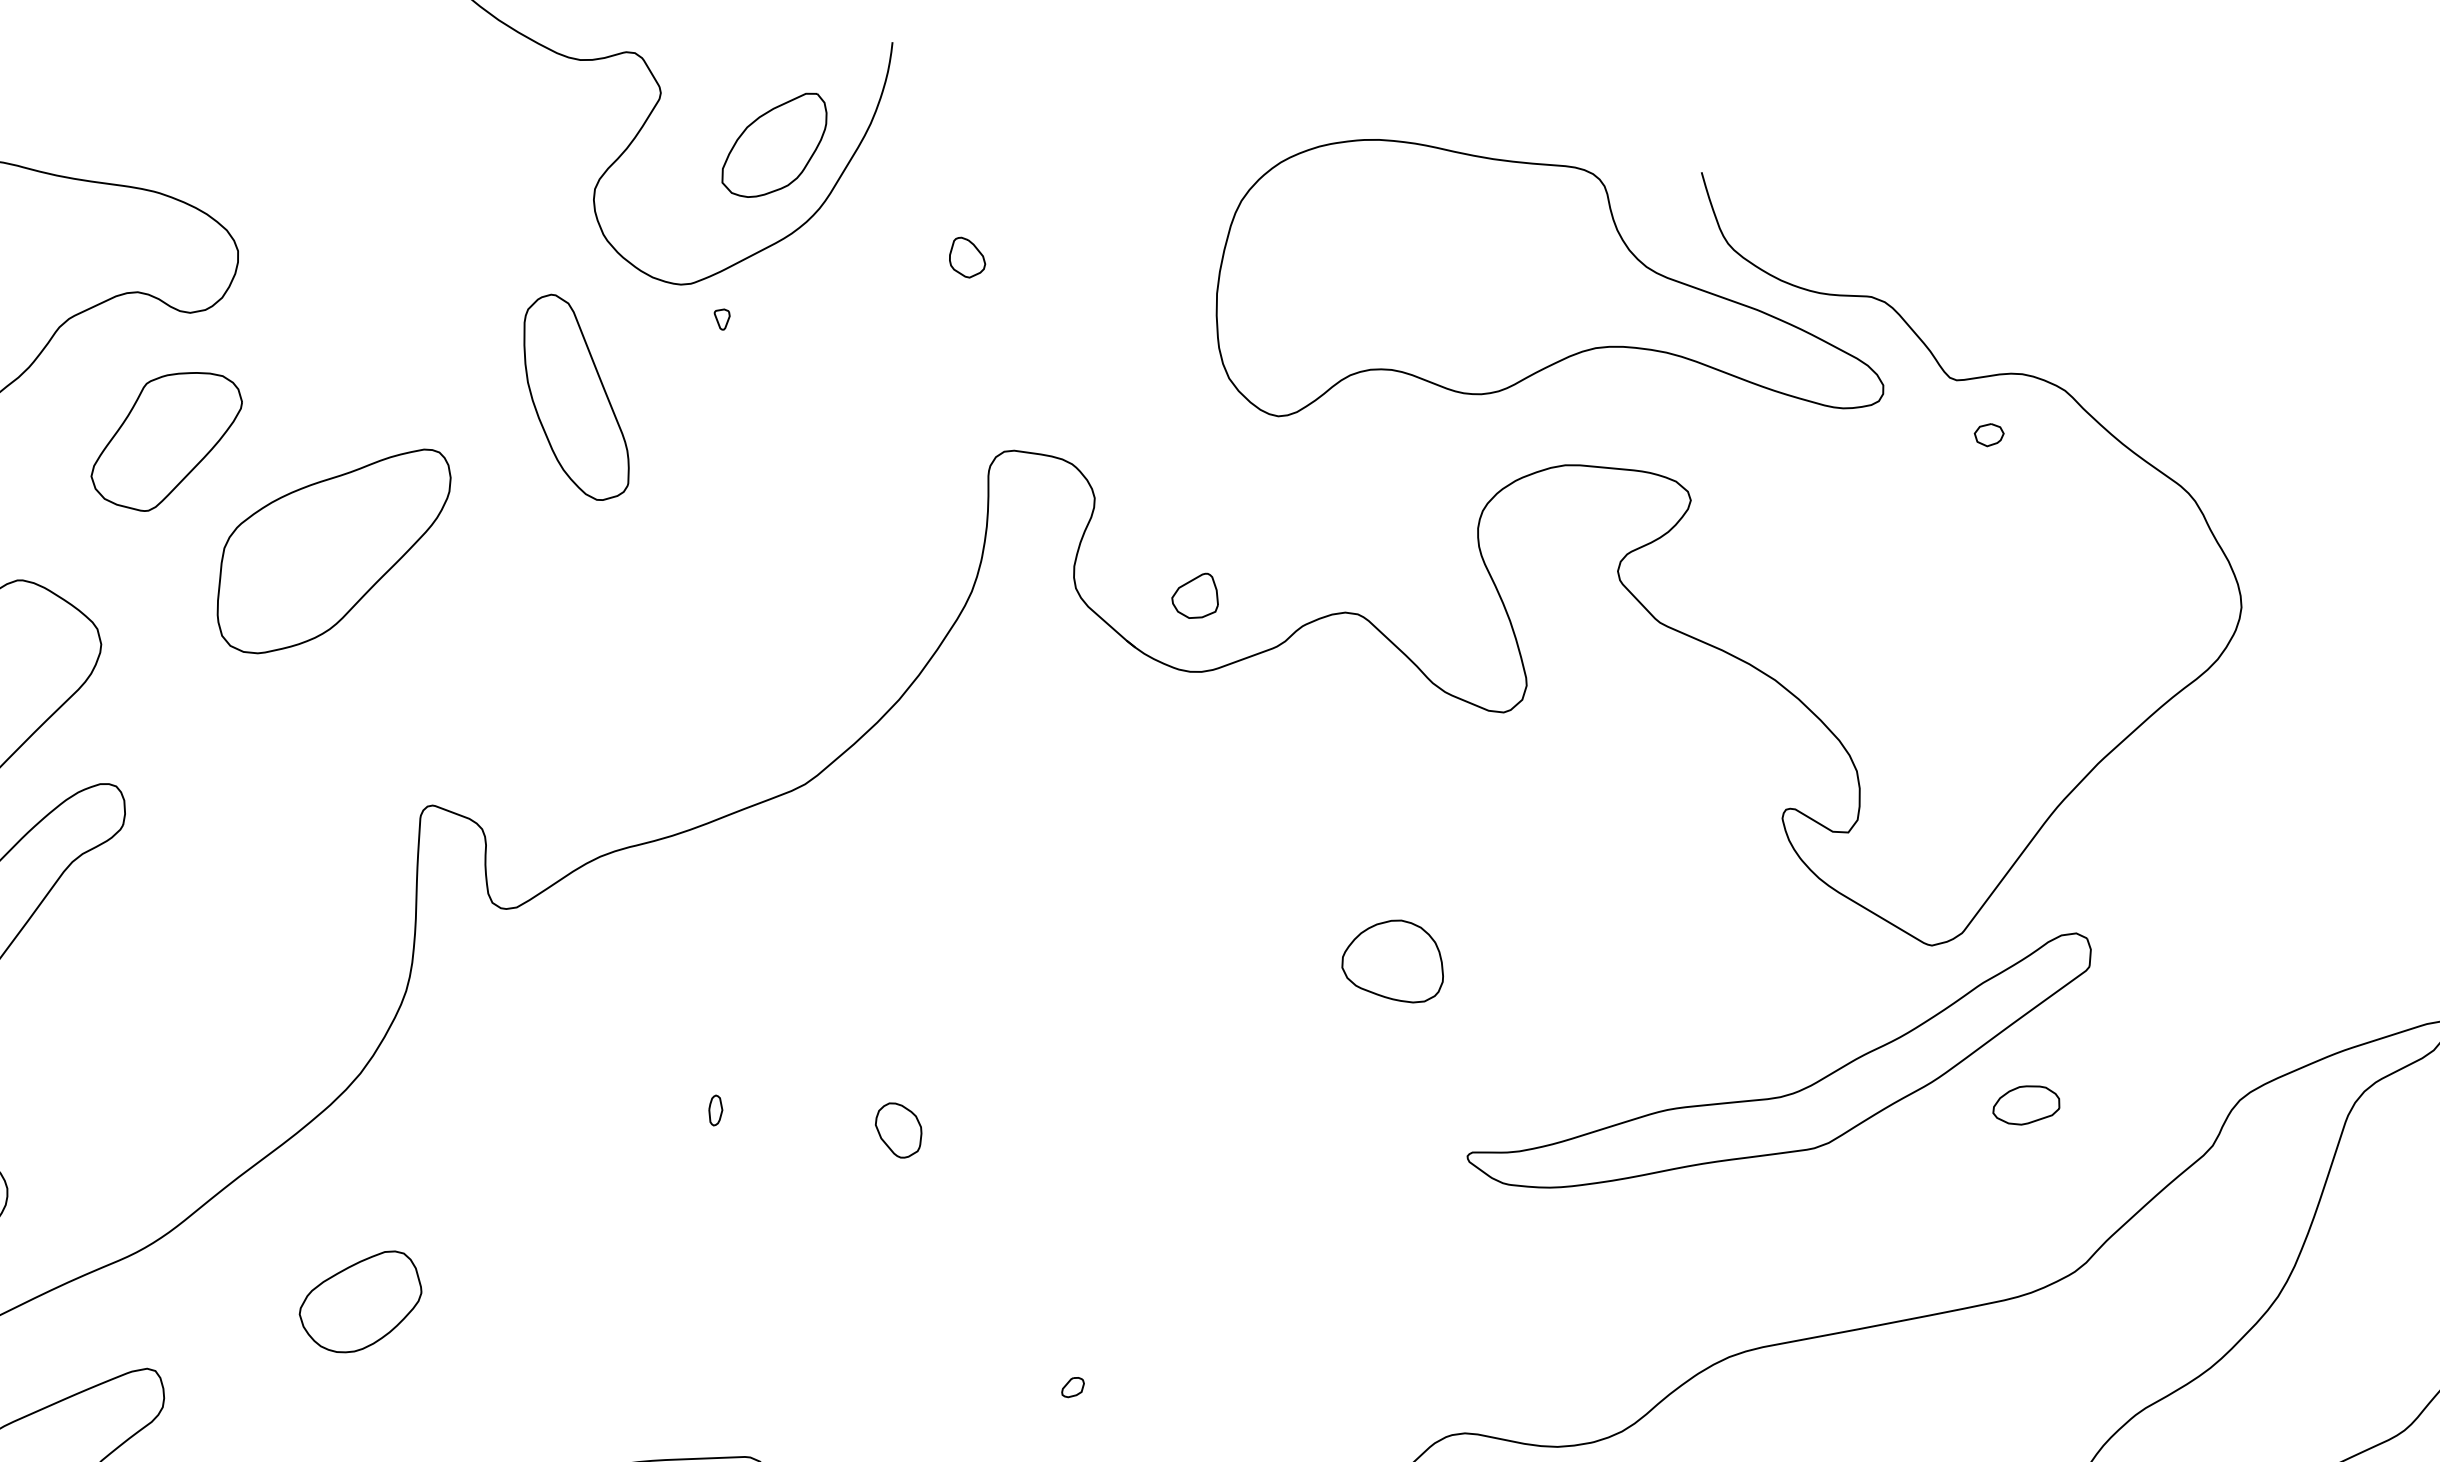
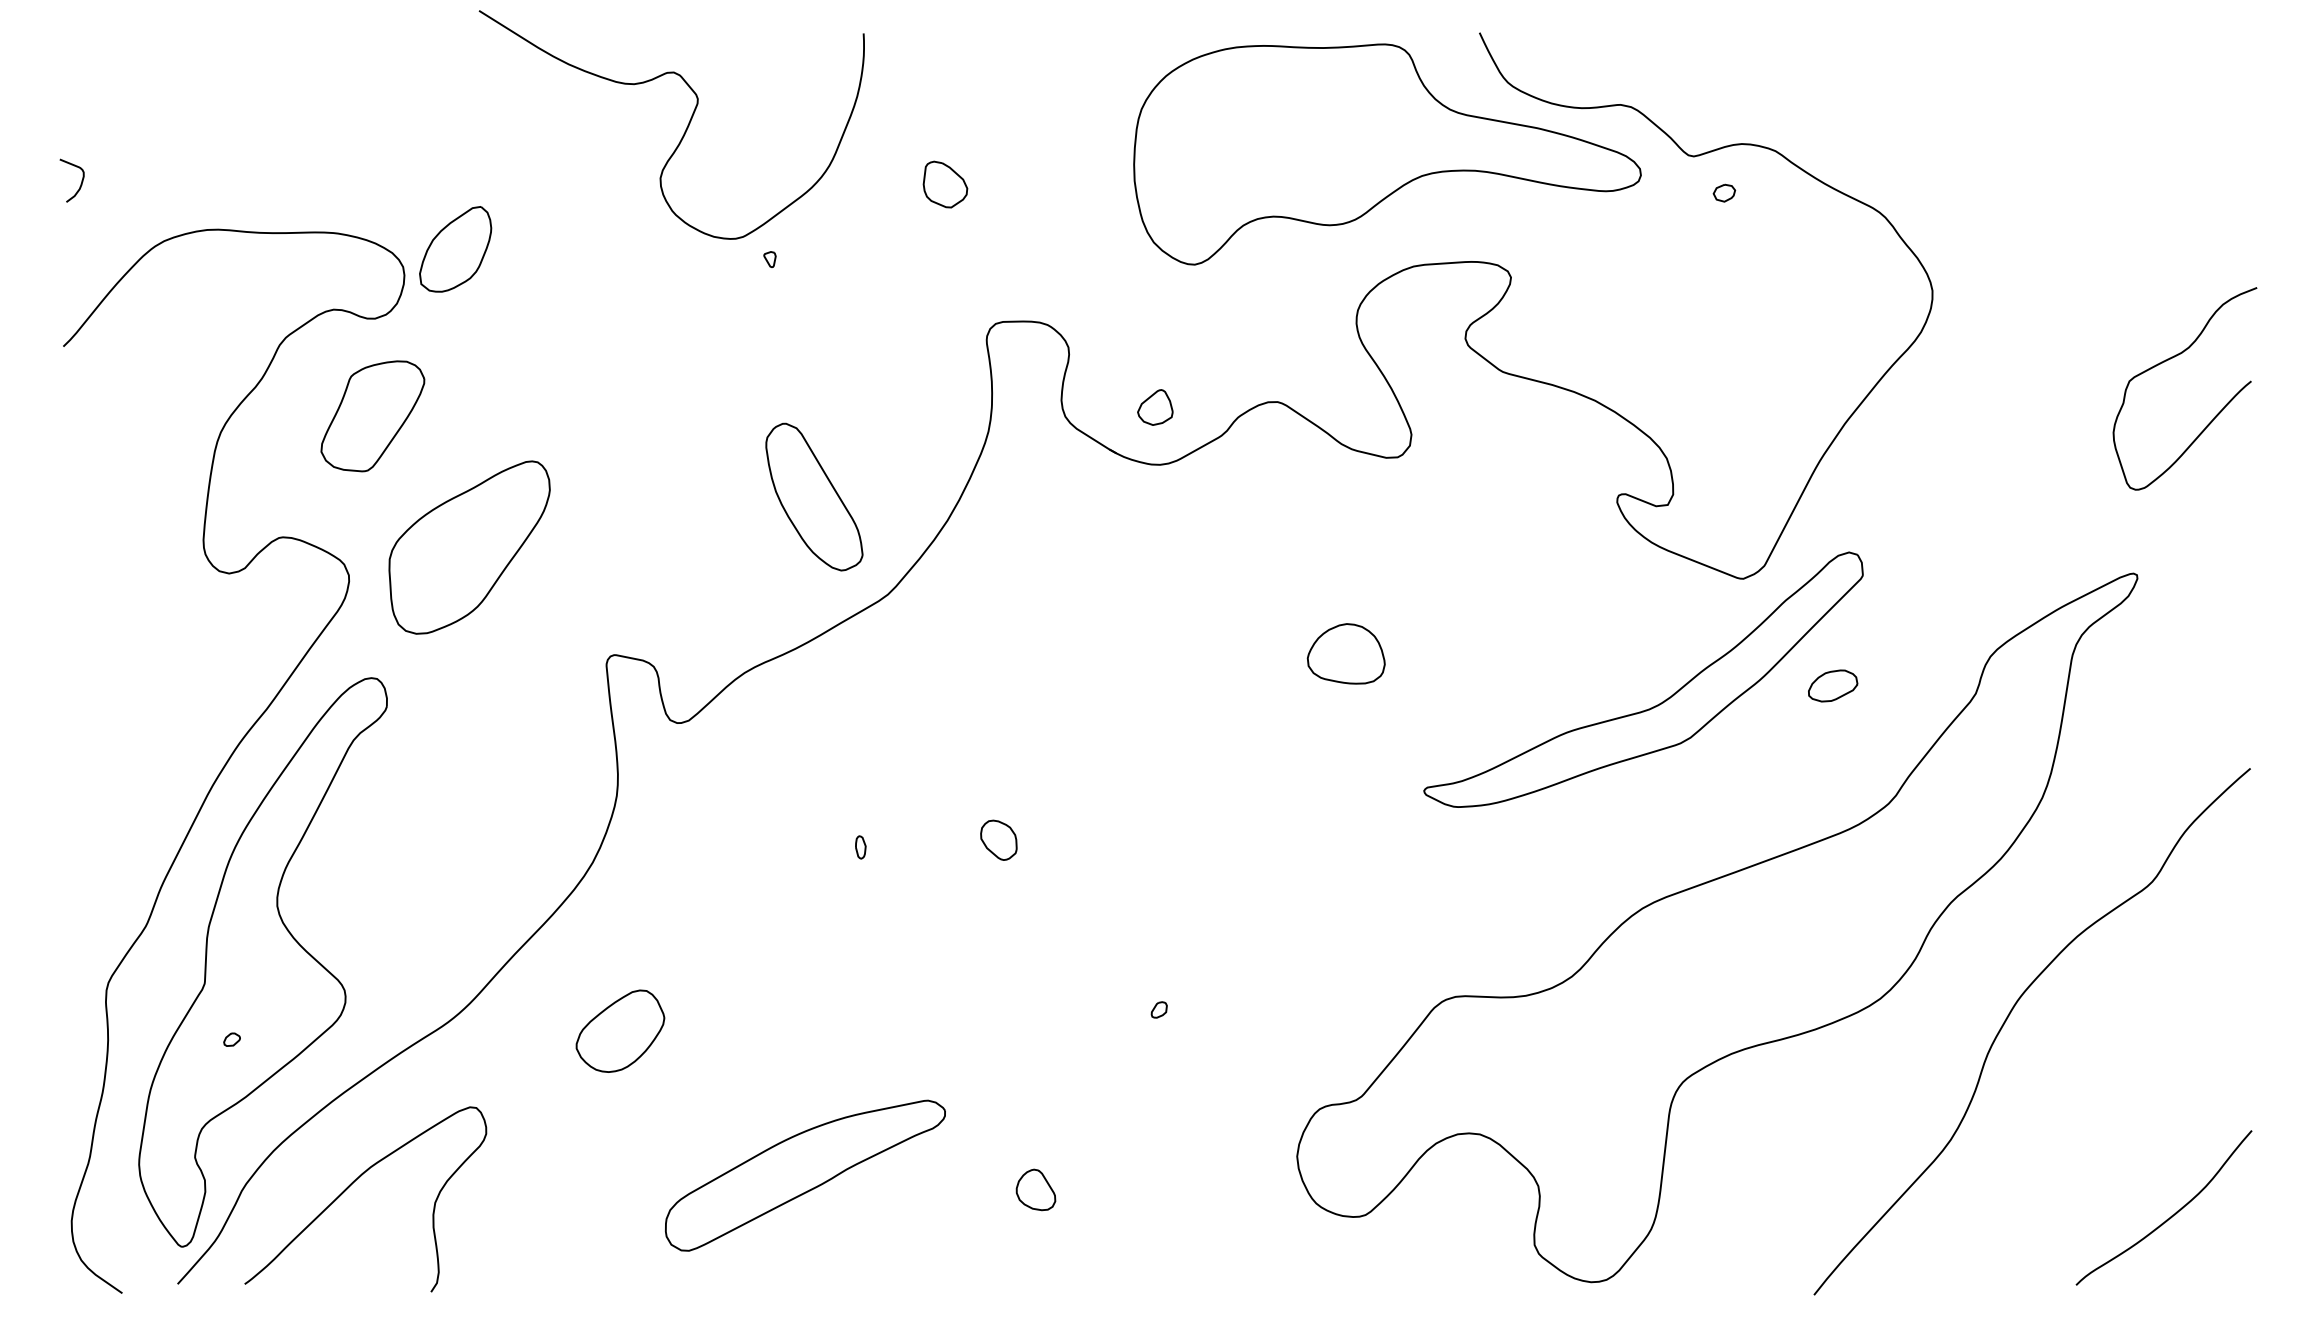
part: (774, 144) -> (455, 249), moved
part: (967, 257) -> (945, 184), size x1.6
part: (577, 396) -> (814, 496), moved
part: (331, 549) -> (469, 547), moved

